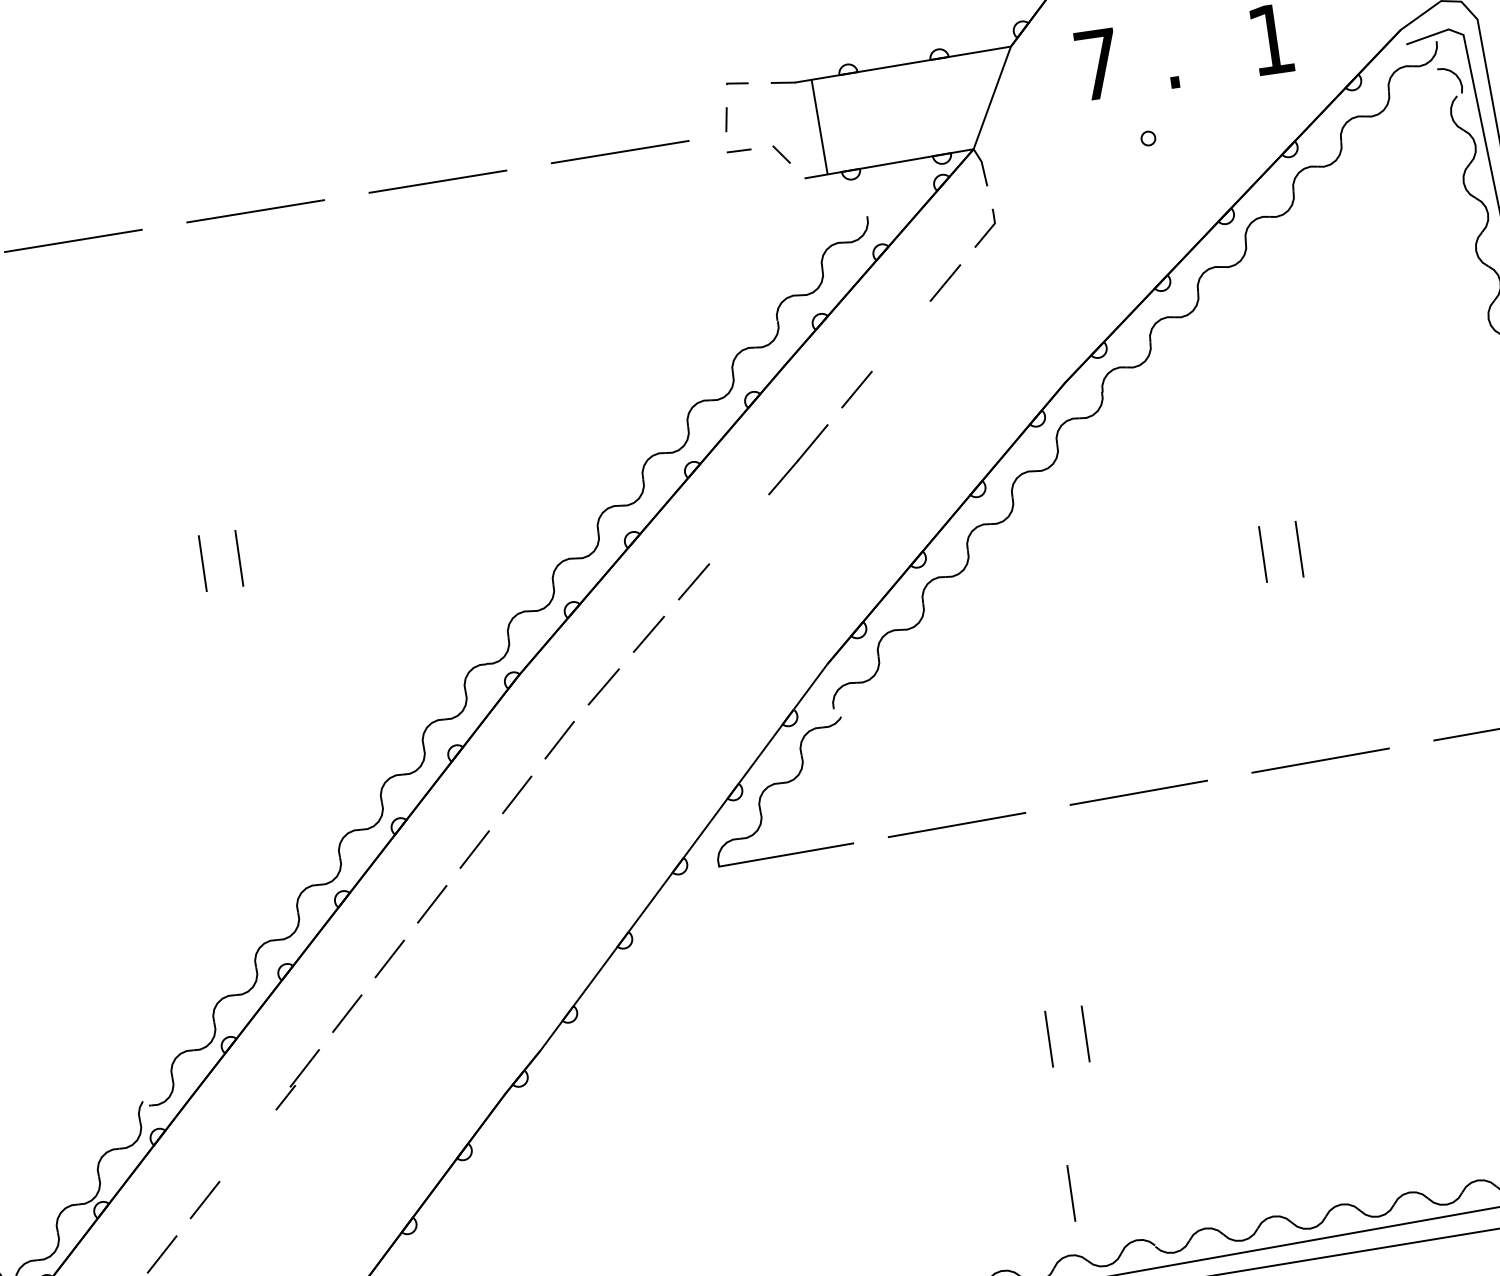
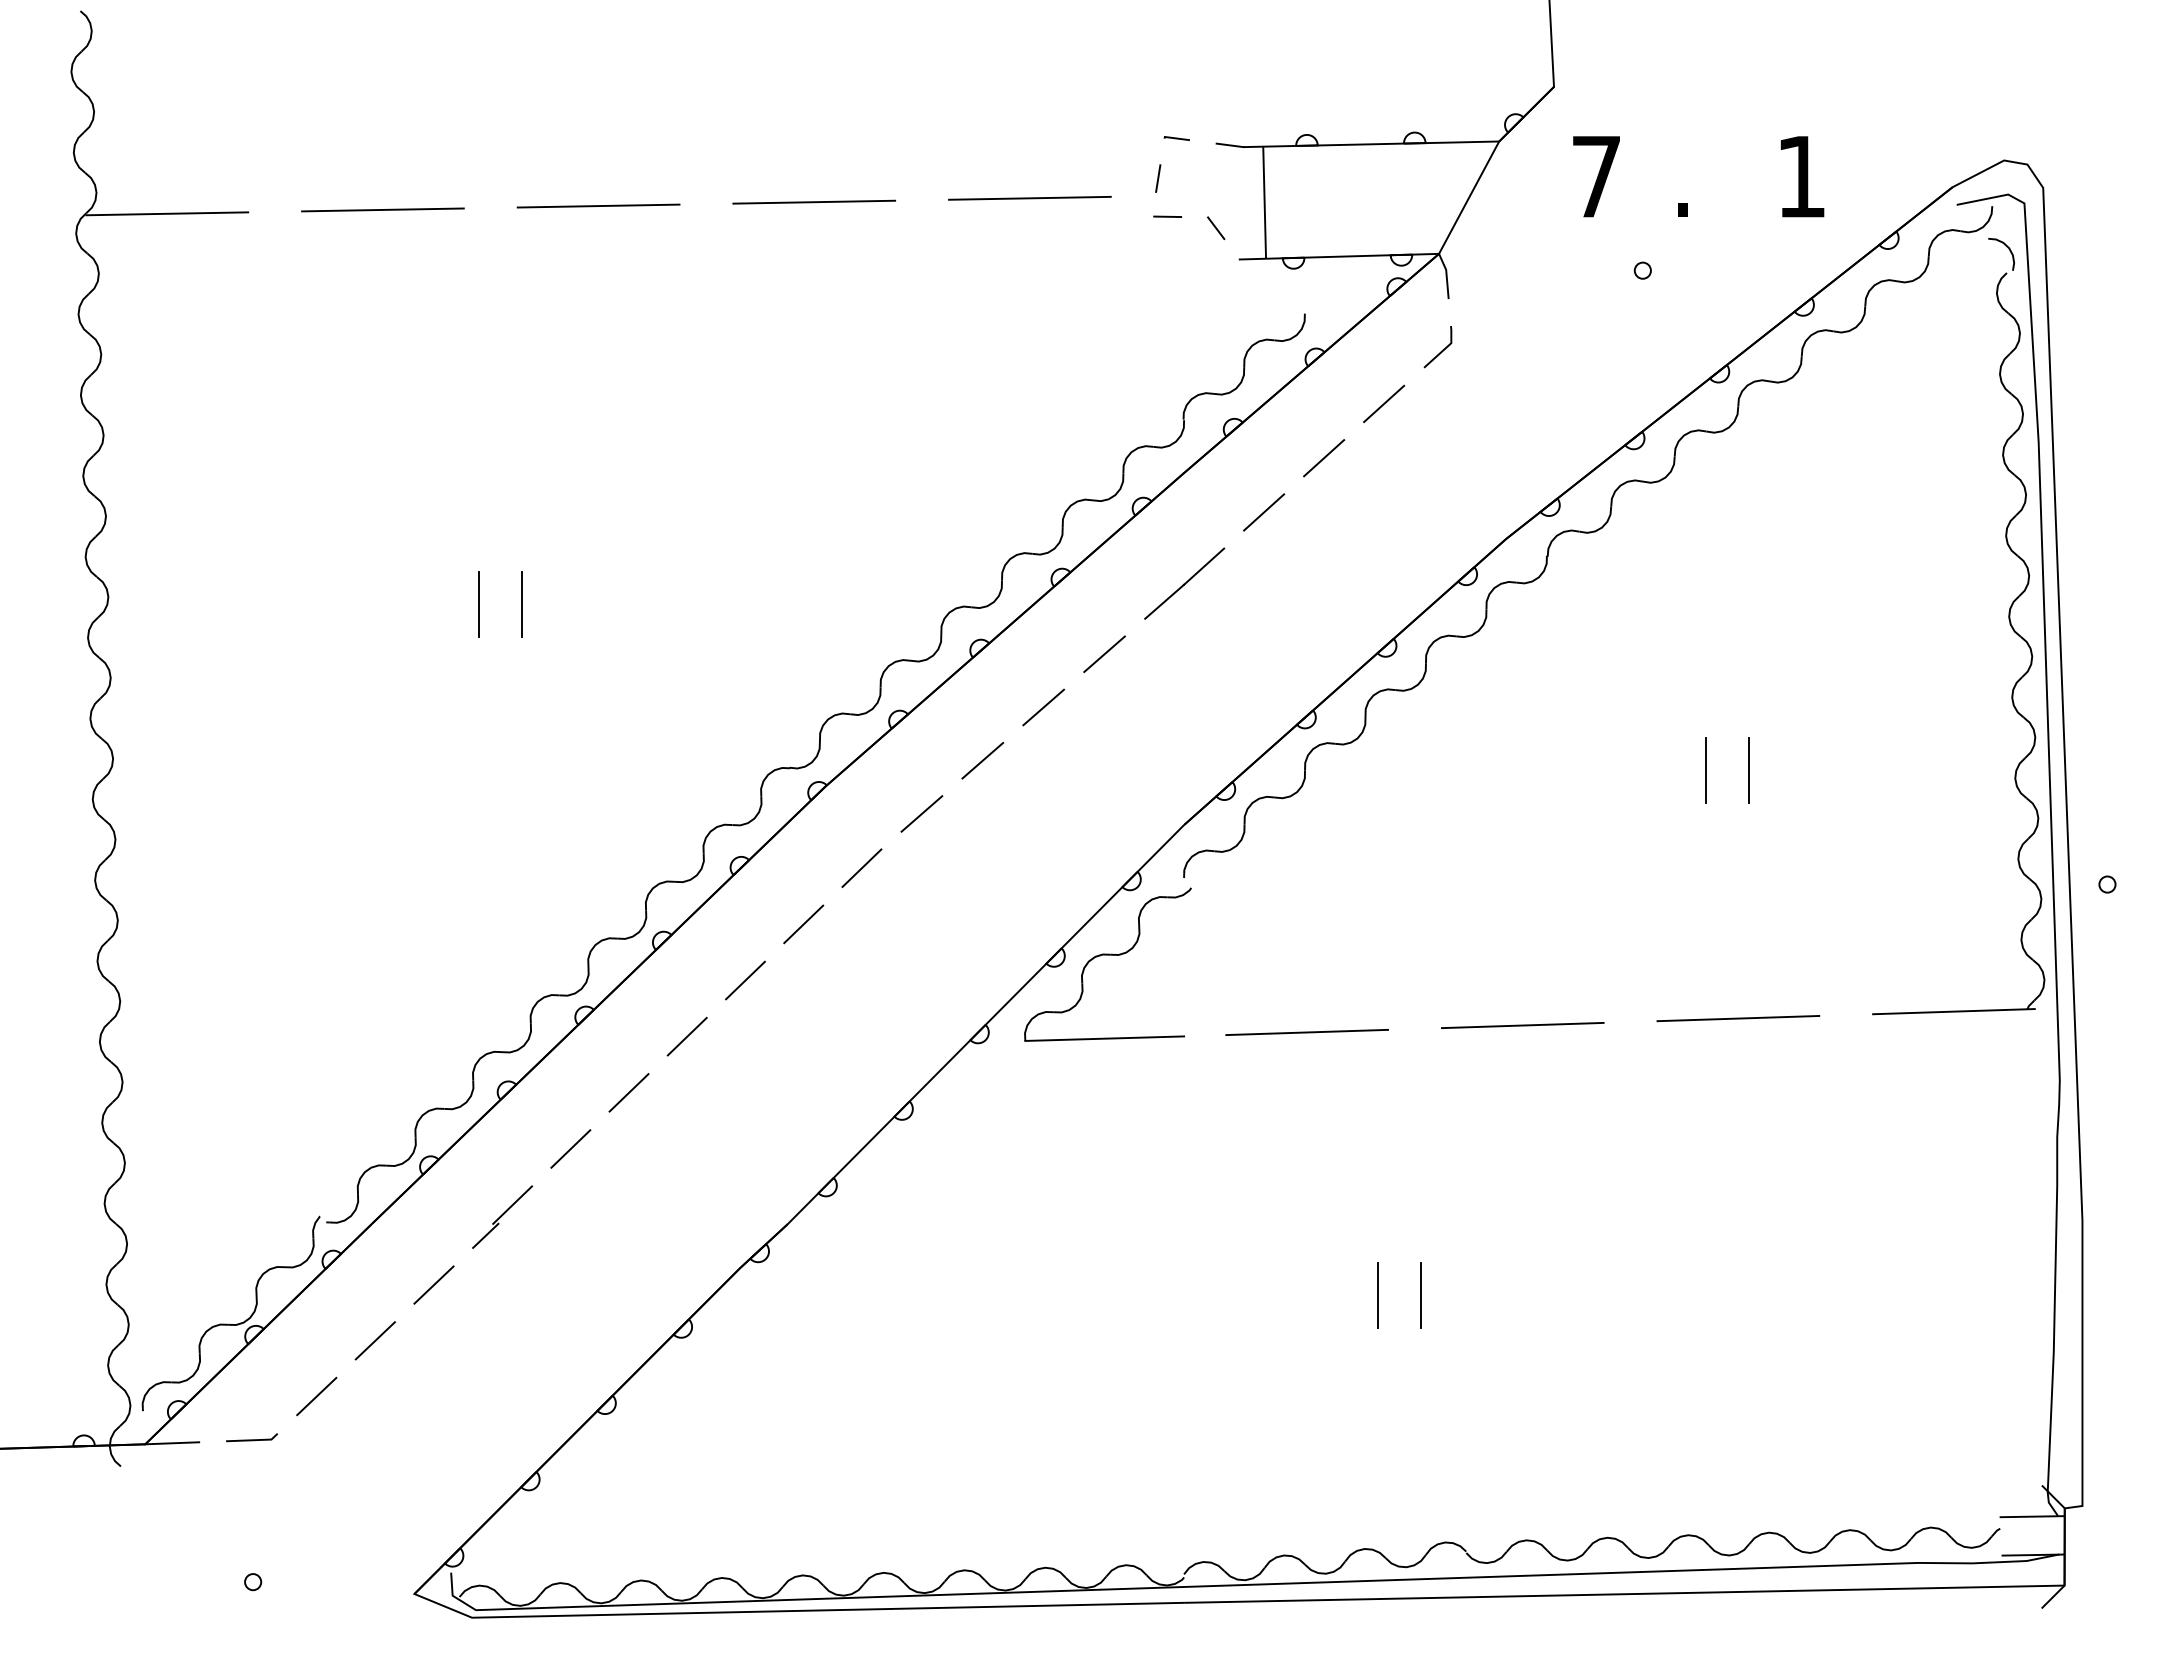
line: (901, 336) -> (1324, 458), added
line: (739, 529) -> (1104, 654), added
line: (247, 1145) -> (433, 1284), added
line: (1070, 1193) -> (1377, 1477), removed

